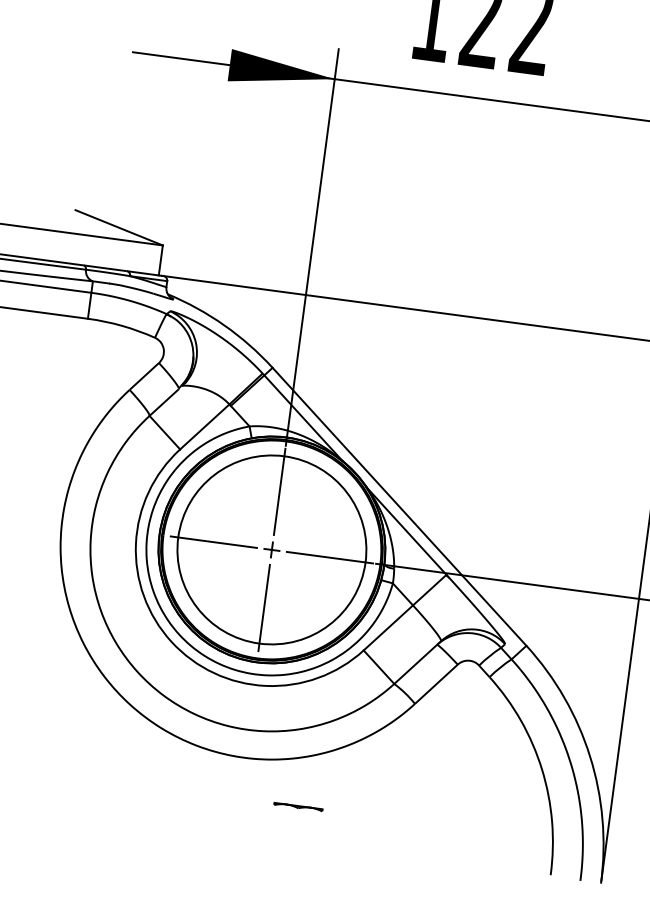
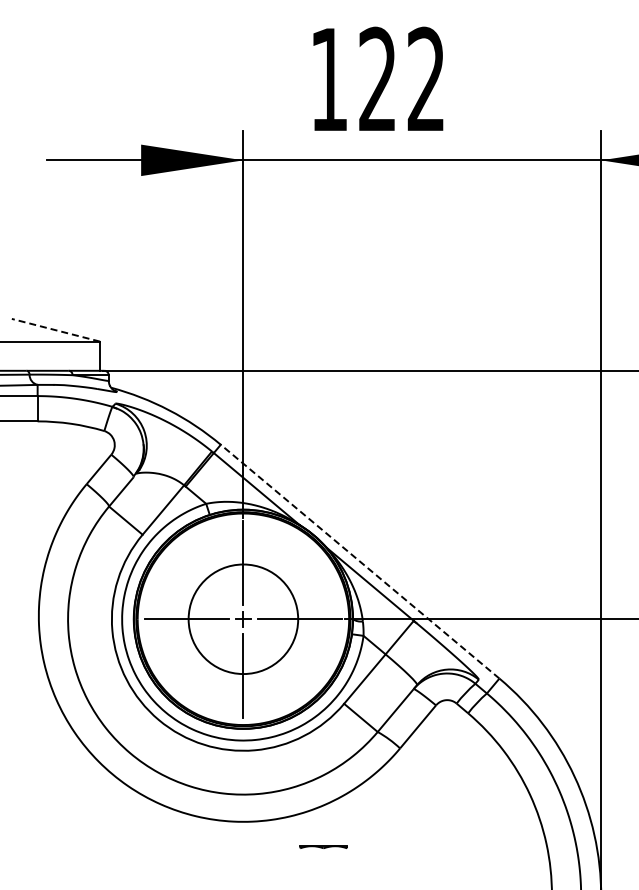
line: (118, 227) -> (55, 330), solid -> dashed
line: (399, 506) -> (360, 561), solid -> dashed
circle: (271, 550) -> (243, 619), size x0.6
line: (298, 806) -> (323, 846), moved

